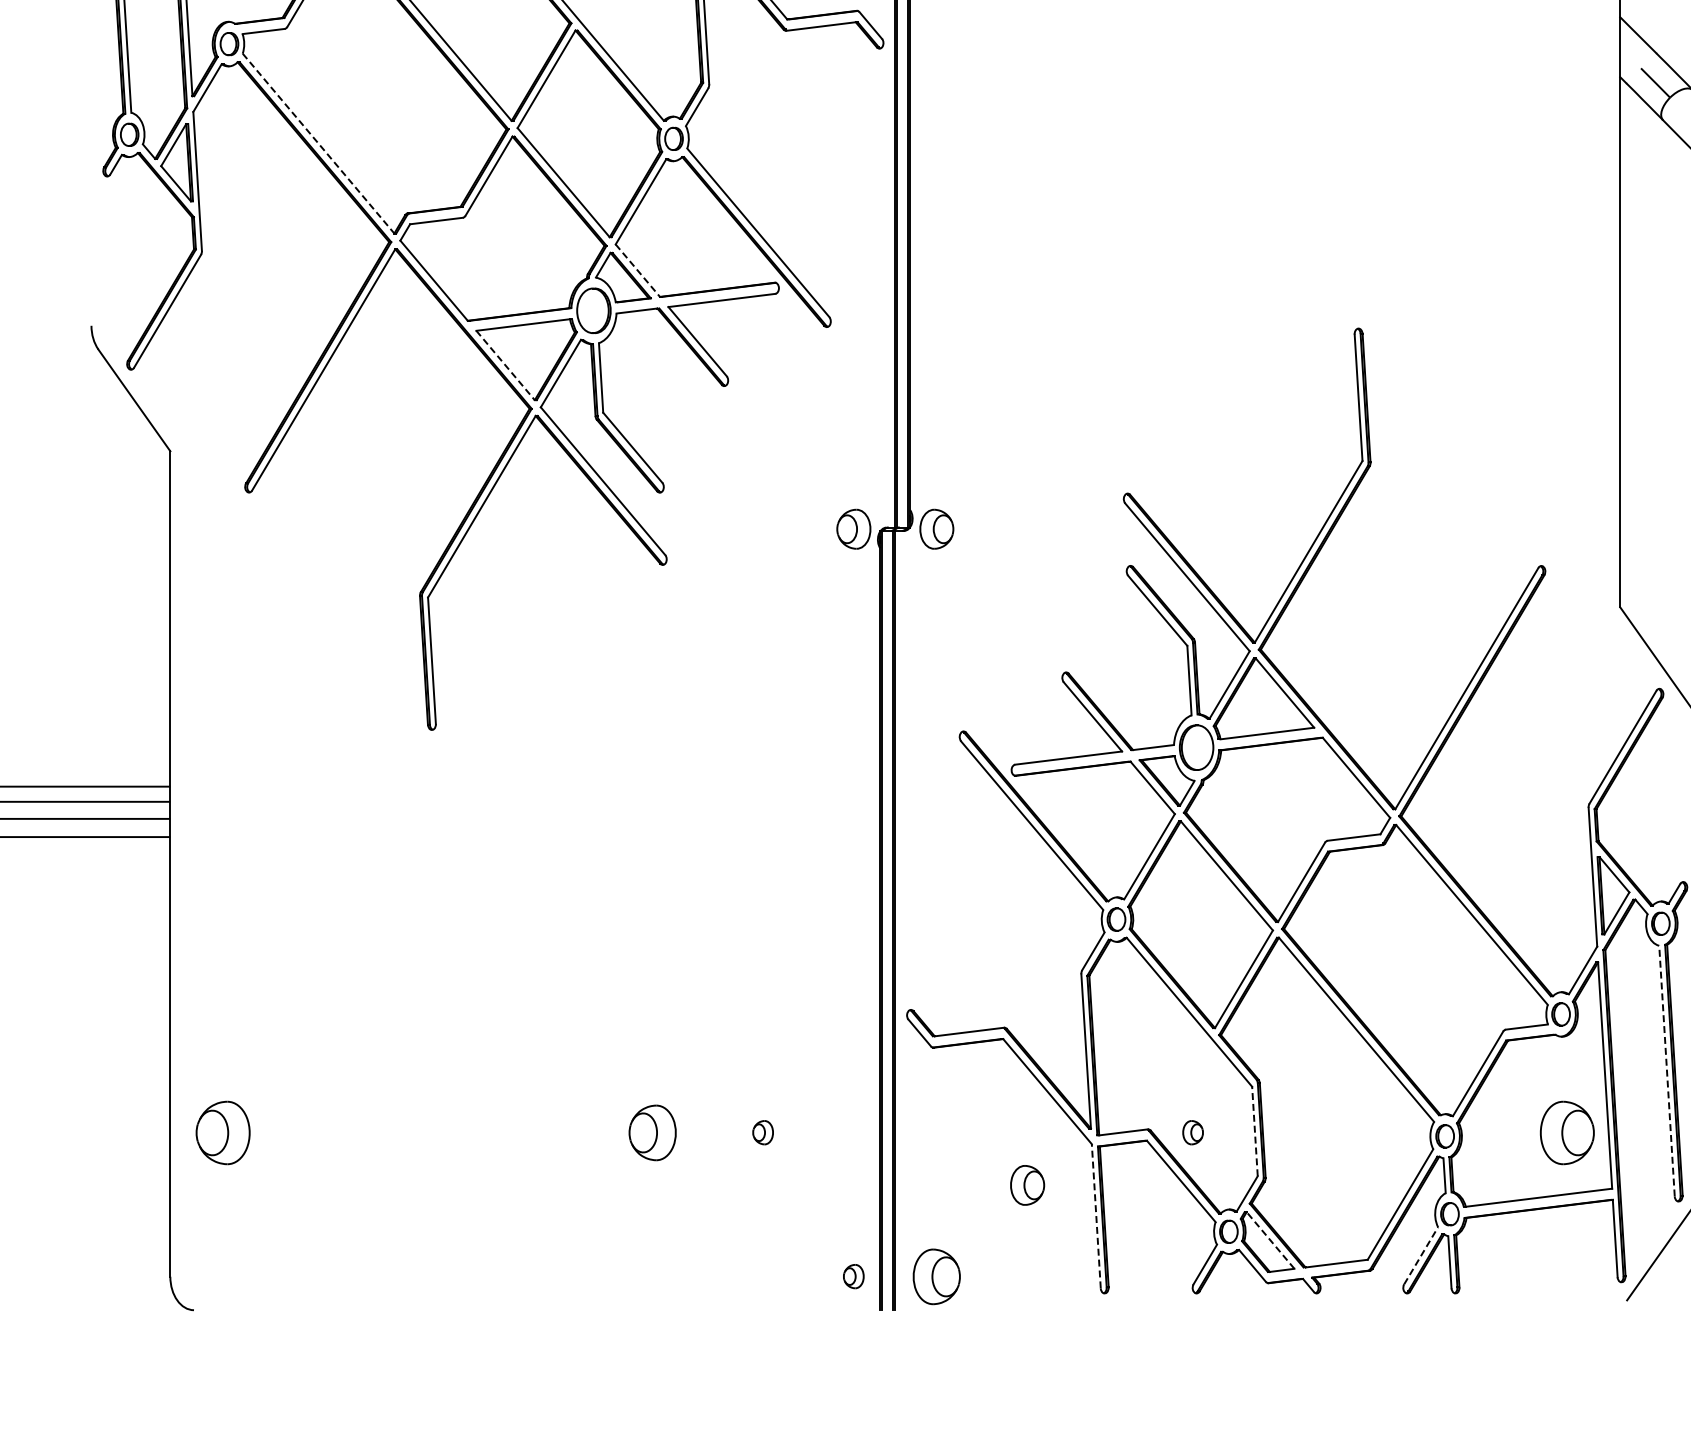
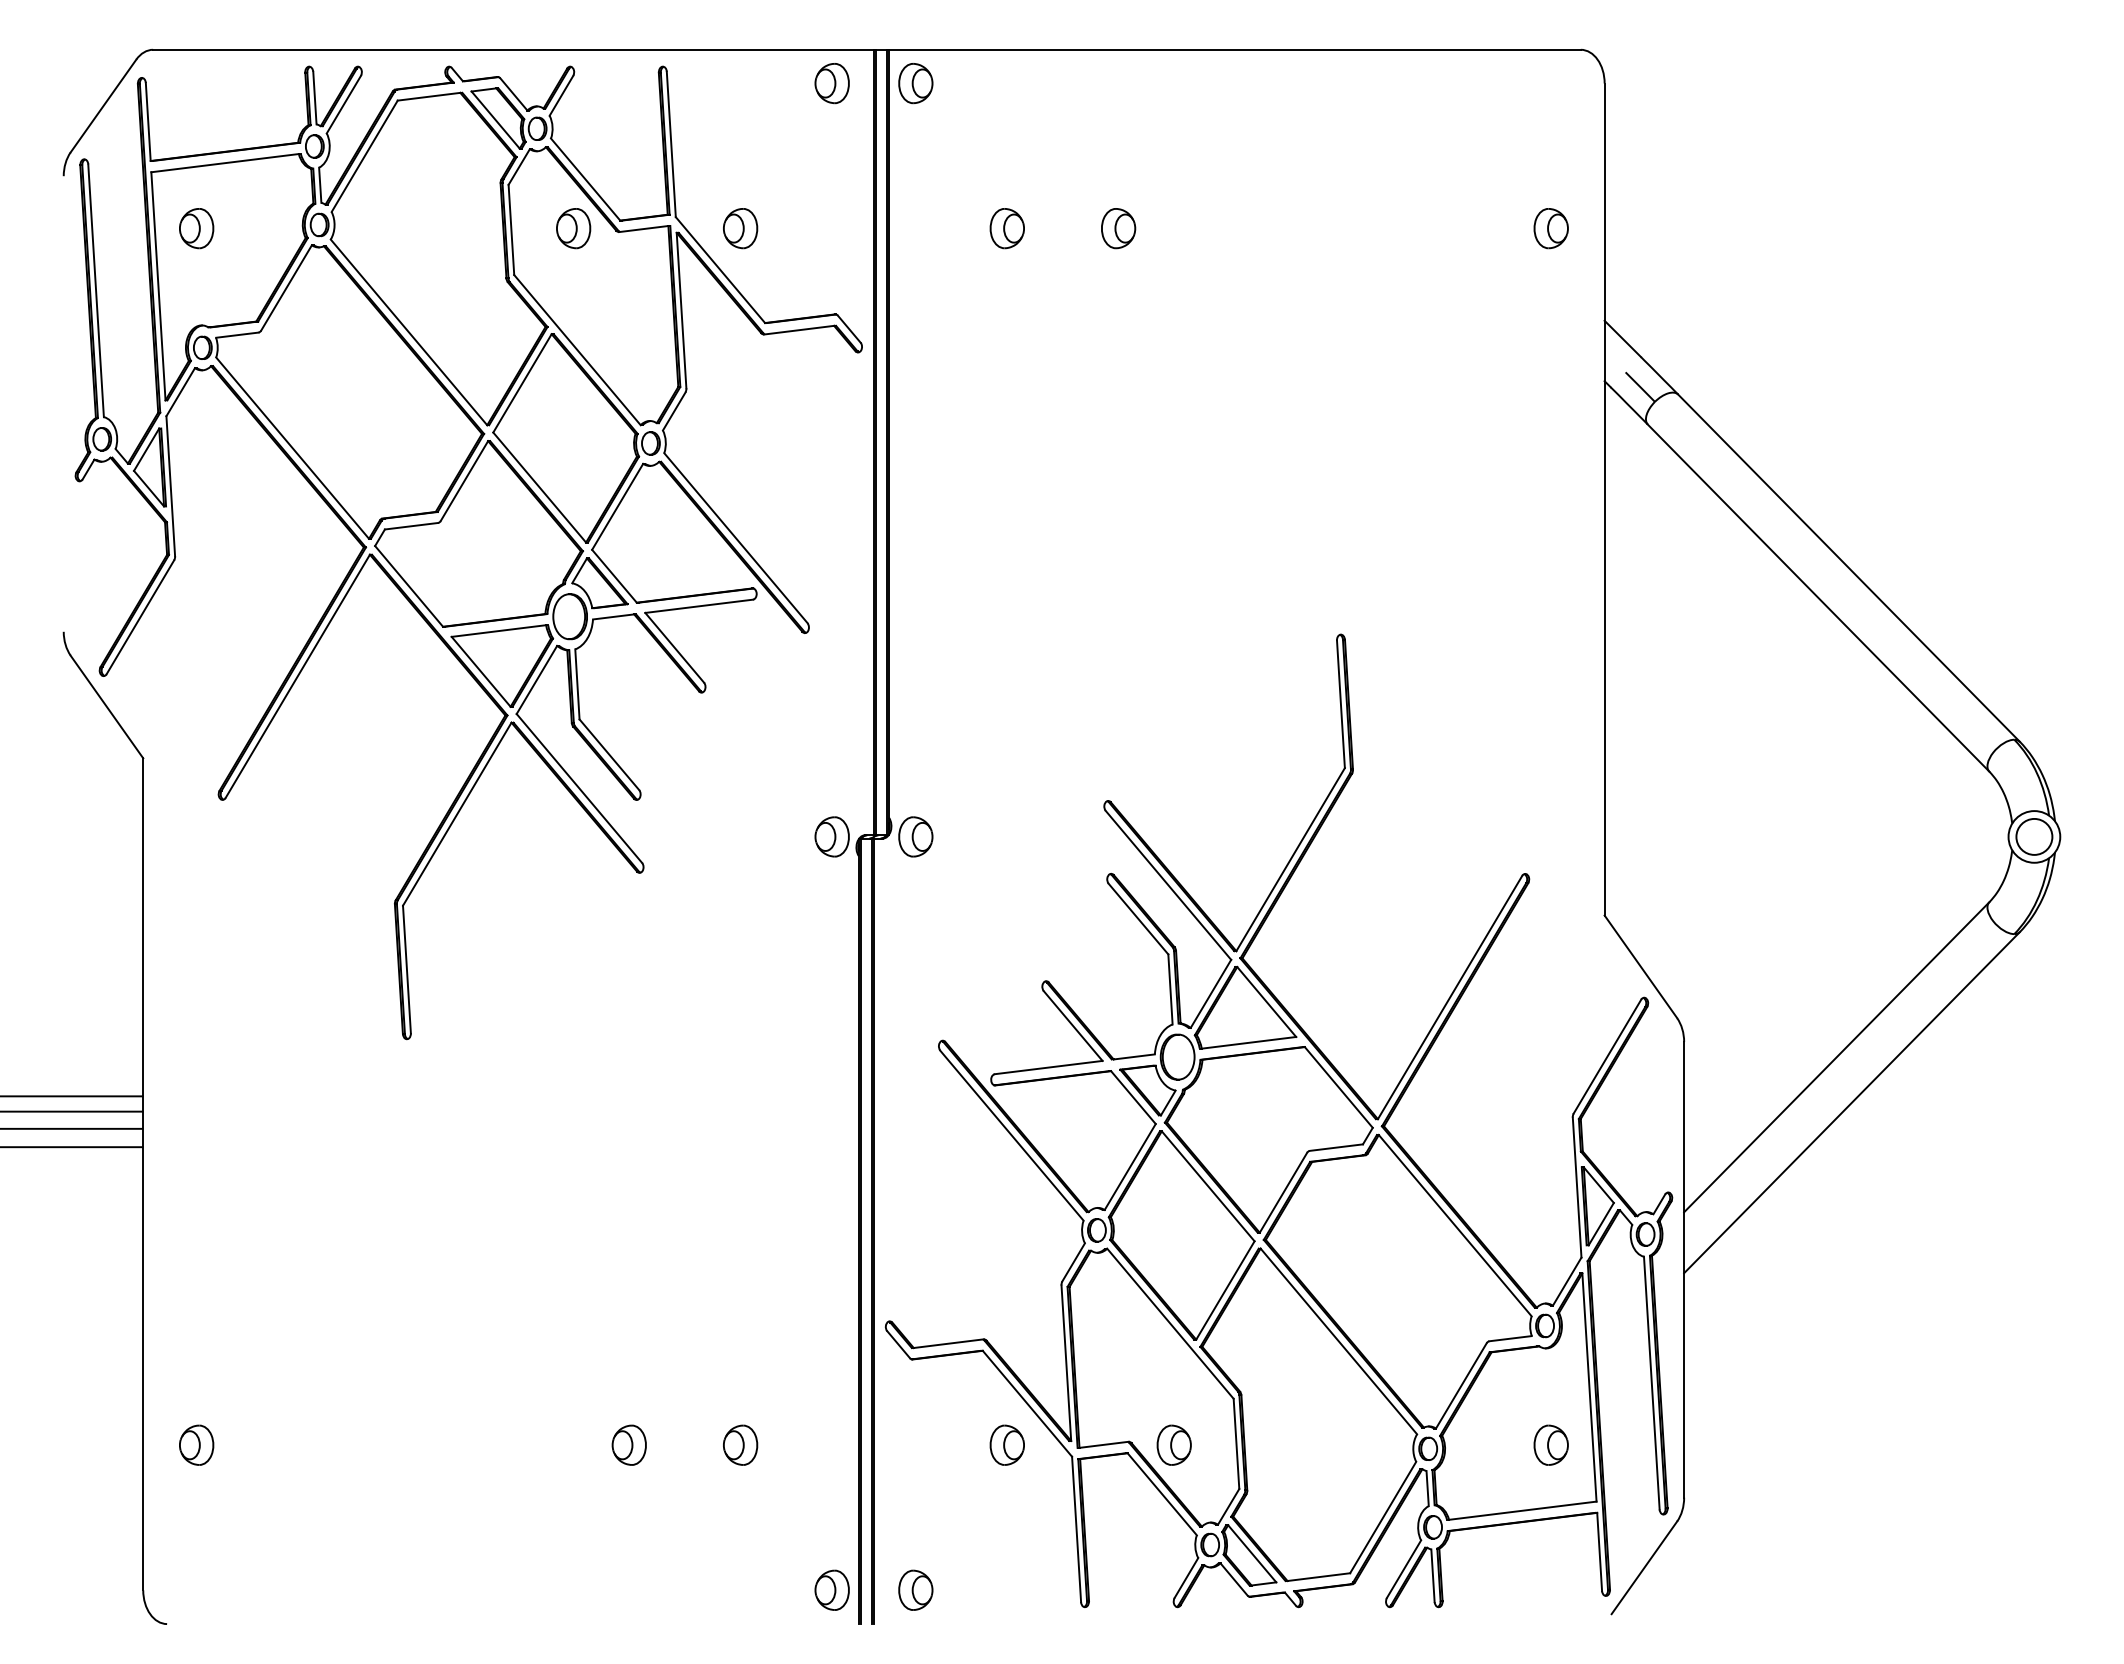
line: (318, 143) -> (292, 448), dashed -> solid
line: (637, 270) -> (614, 576), dashed -> solid
line: (505, 365) -> (481, 671), dashed -> solid
line: (1666, 1071) -> (1651, 1383), dashed -> solid
line: (1254, 1131) -> (1236, 1443), dashed -> solid
part: (223, 1132) -> (196, 1444), size x0.62
part: (651, 1132) -> (628, 1444), size x0.71
part: (762, 1132) -> (740, 1444), size x1.67
part: (1192, 1132) -> (1173, 1444), size x1.67
part: (1566, 1132) -> (1550, 1444), size x0.62
part: (1026, 1184) -> (1006, 1444), moved
line: (1096, 1216) -> (1076, 1529), dashed -> solid
line: (1269, 1240) -> (1251, 1553), dashed -> solid
line: (1421, 1255) -> (1404, 1568), dashed -> solid
part: (853, 1275) -> (831, 1589), size x1.67
part: (936, 1275) -> (915, 1589), size x0.71

